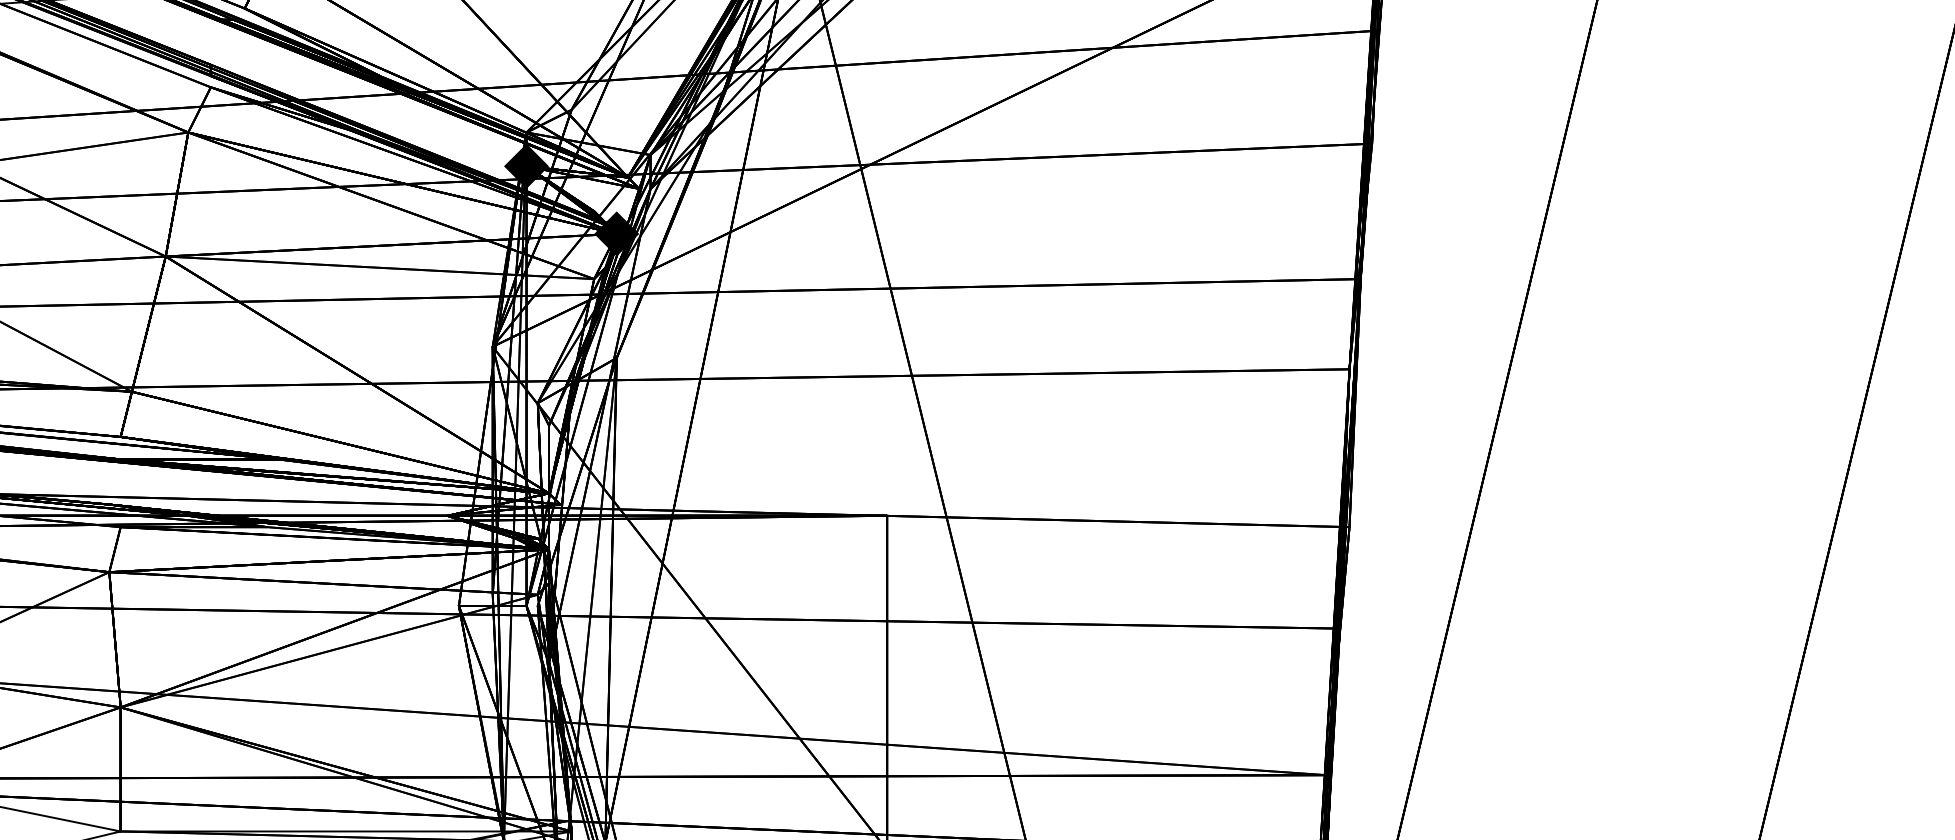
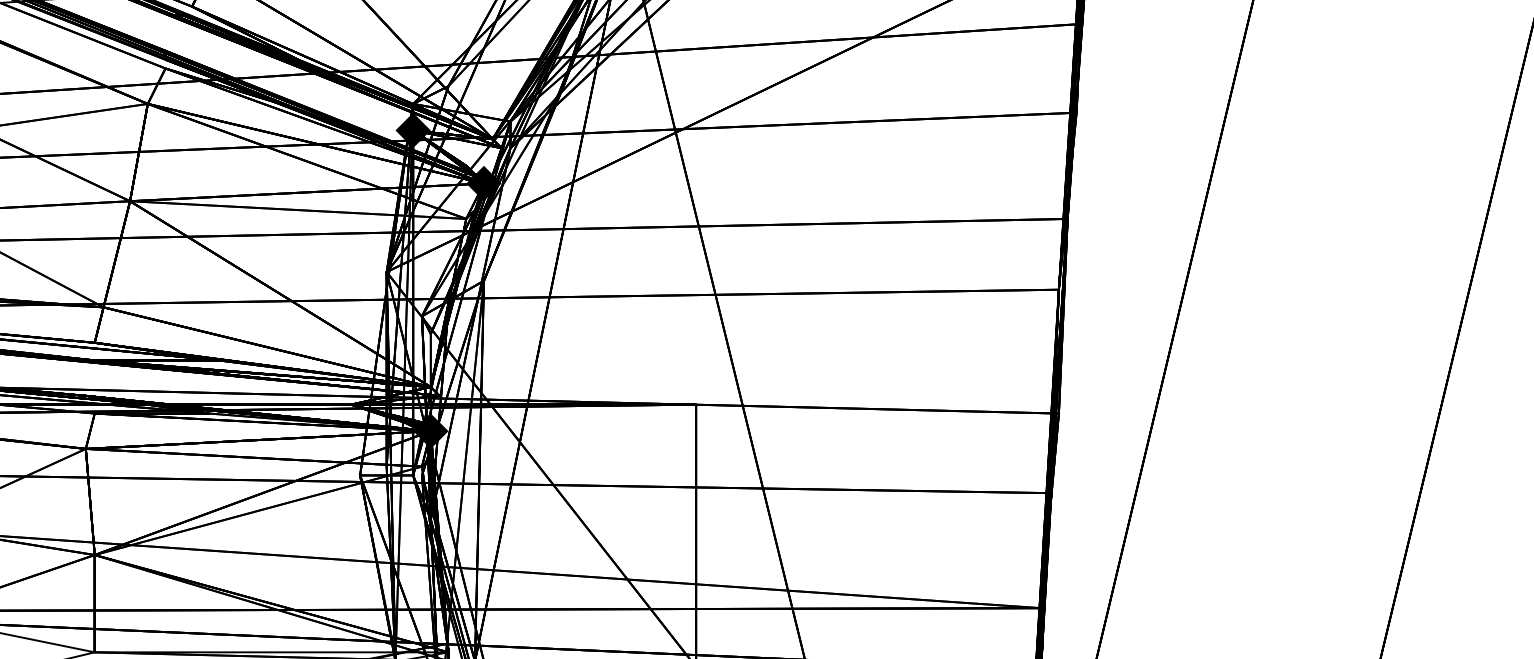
fill: (548, 549) -> (430, 431), added

